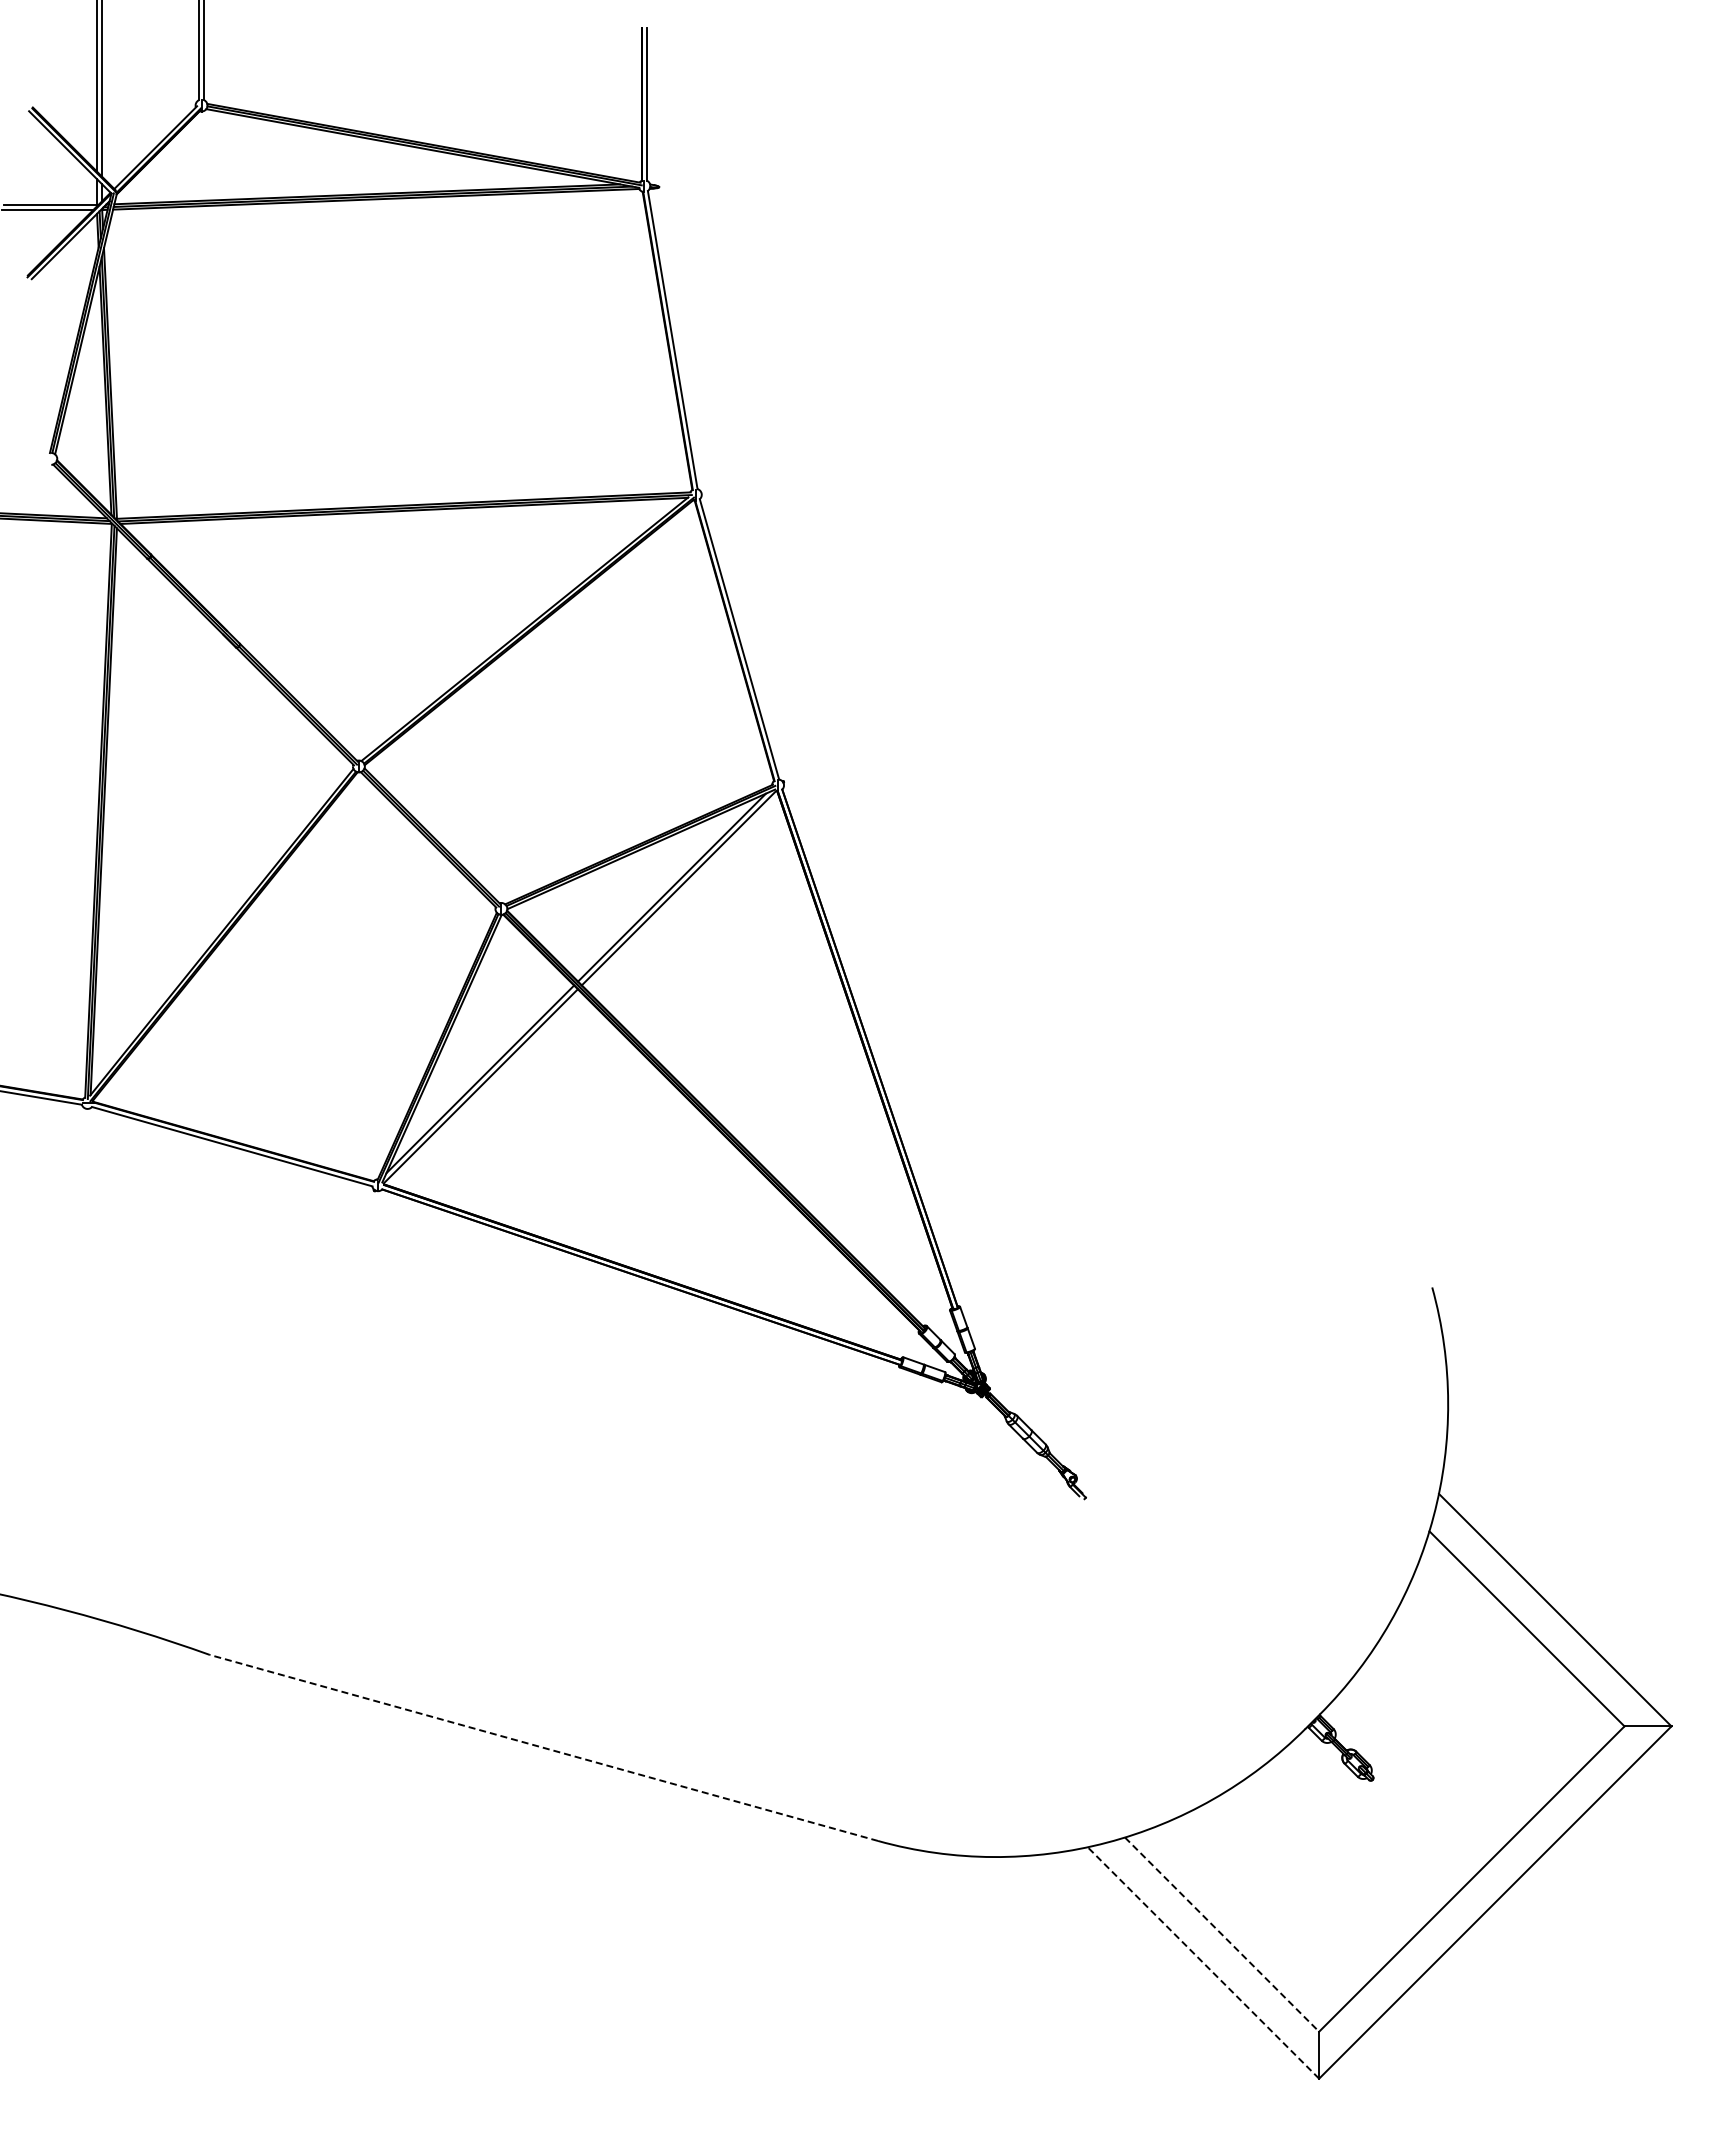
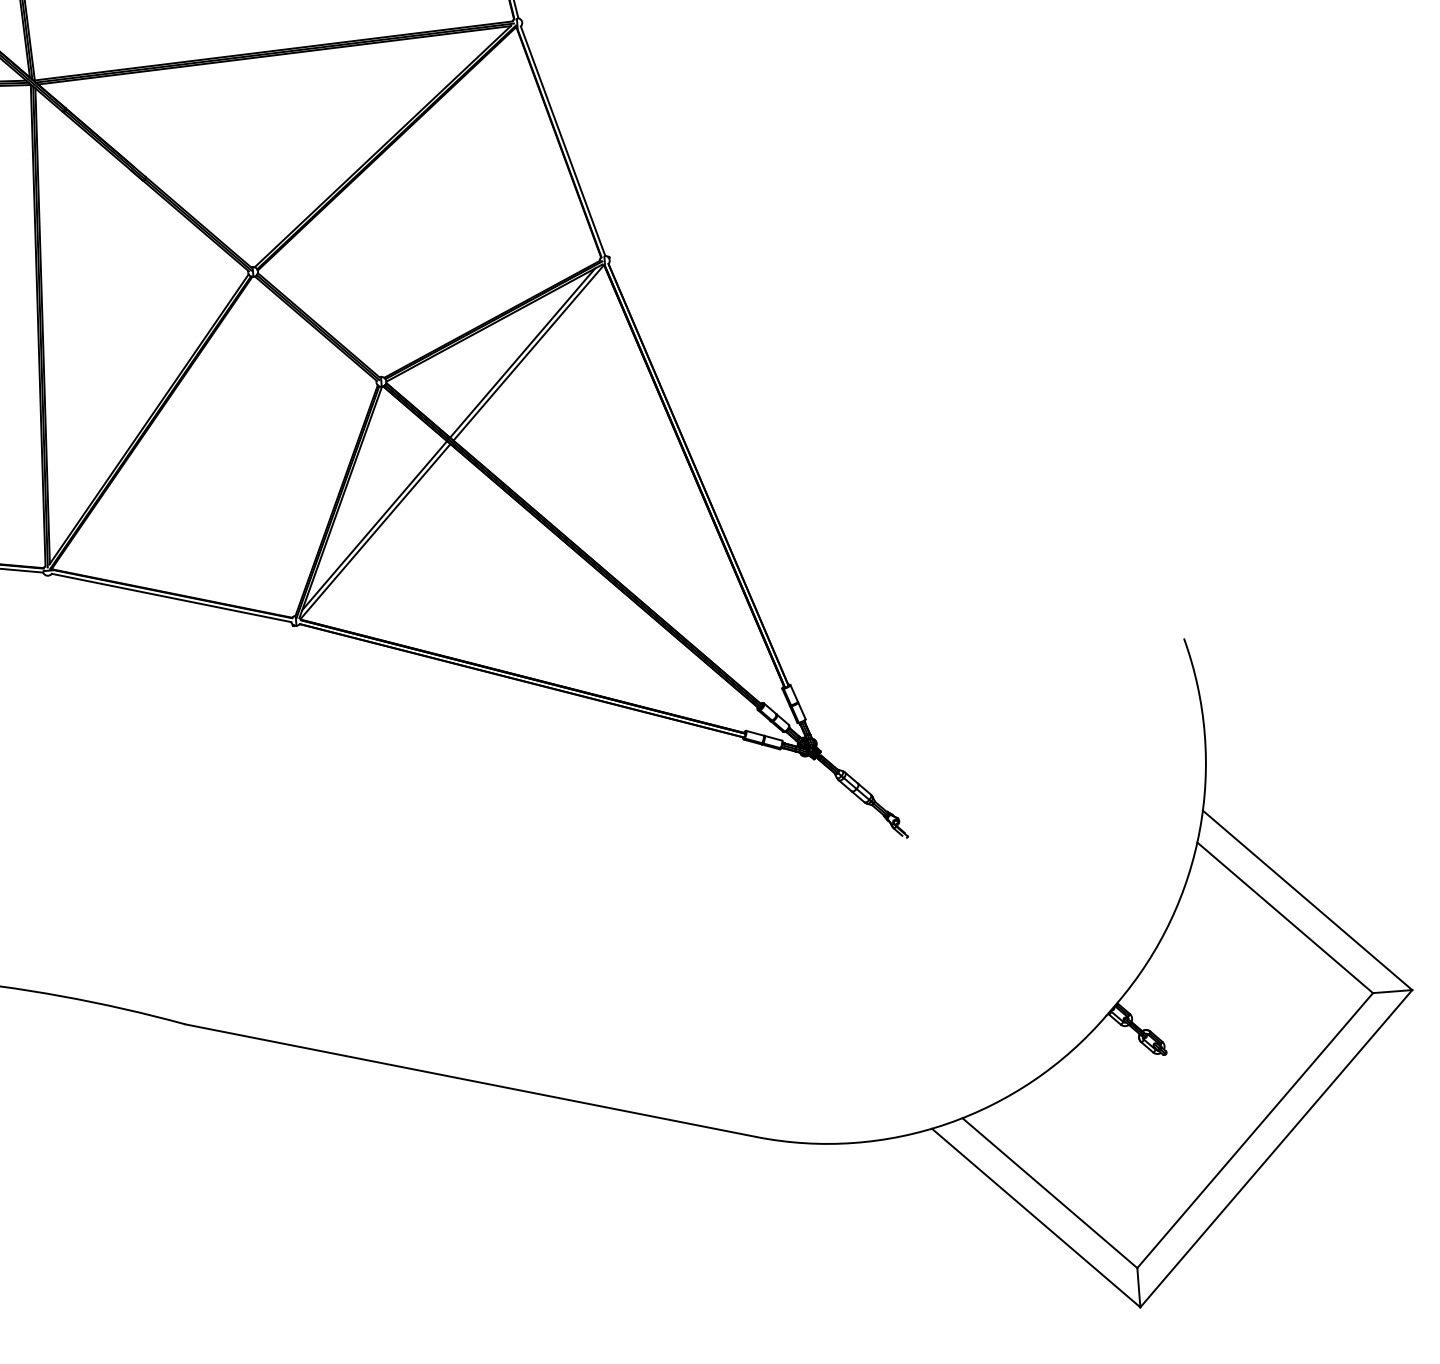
line: (543, 1747) -> (470, 1080), dashed -> solid
line: (1222, 1935) -> (1050, 1193), dashed -> solid
line: (1203, 1963) -> (1036, 1218), dashed -> solid

